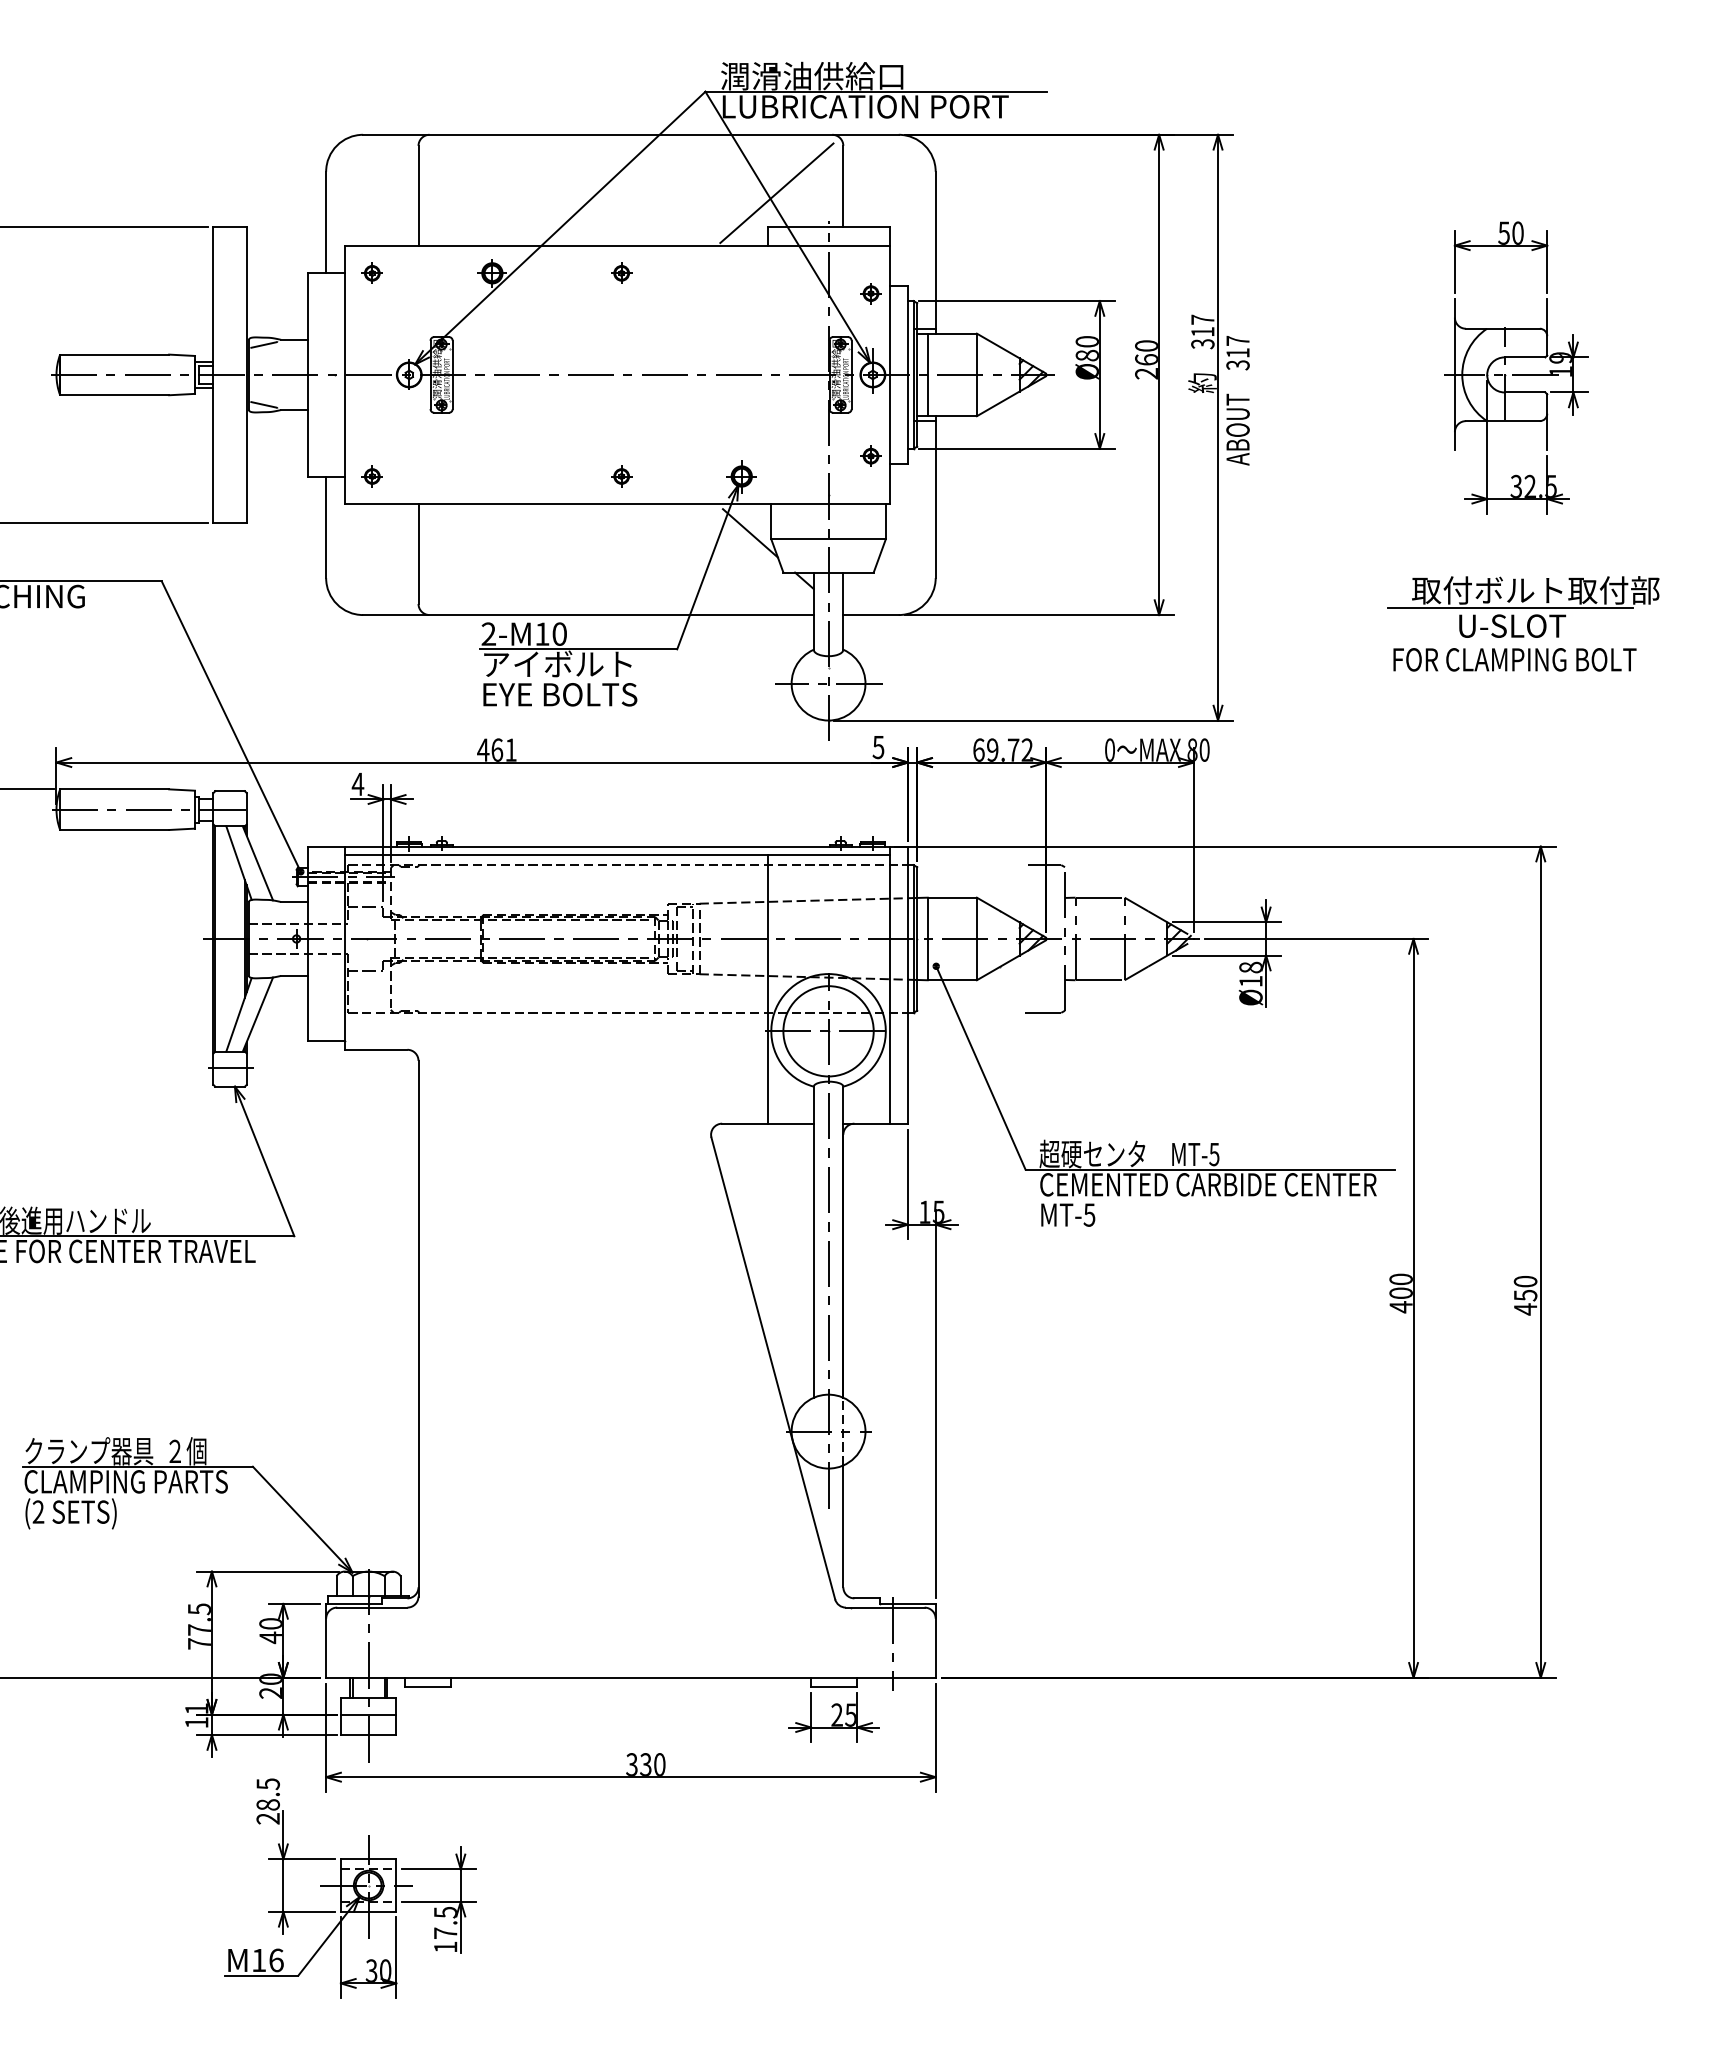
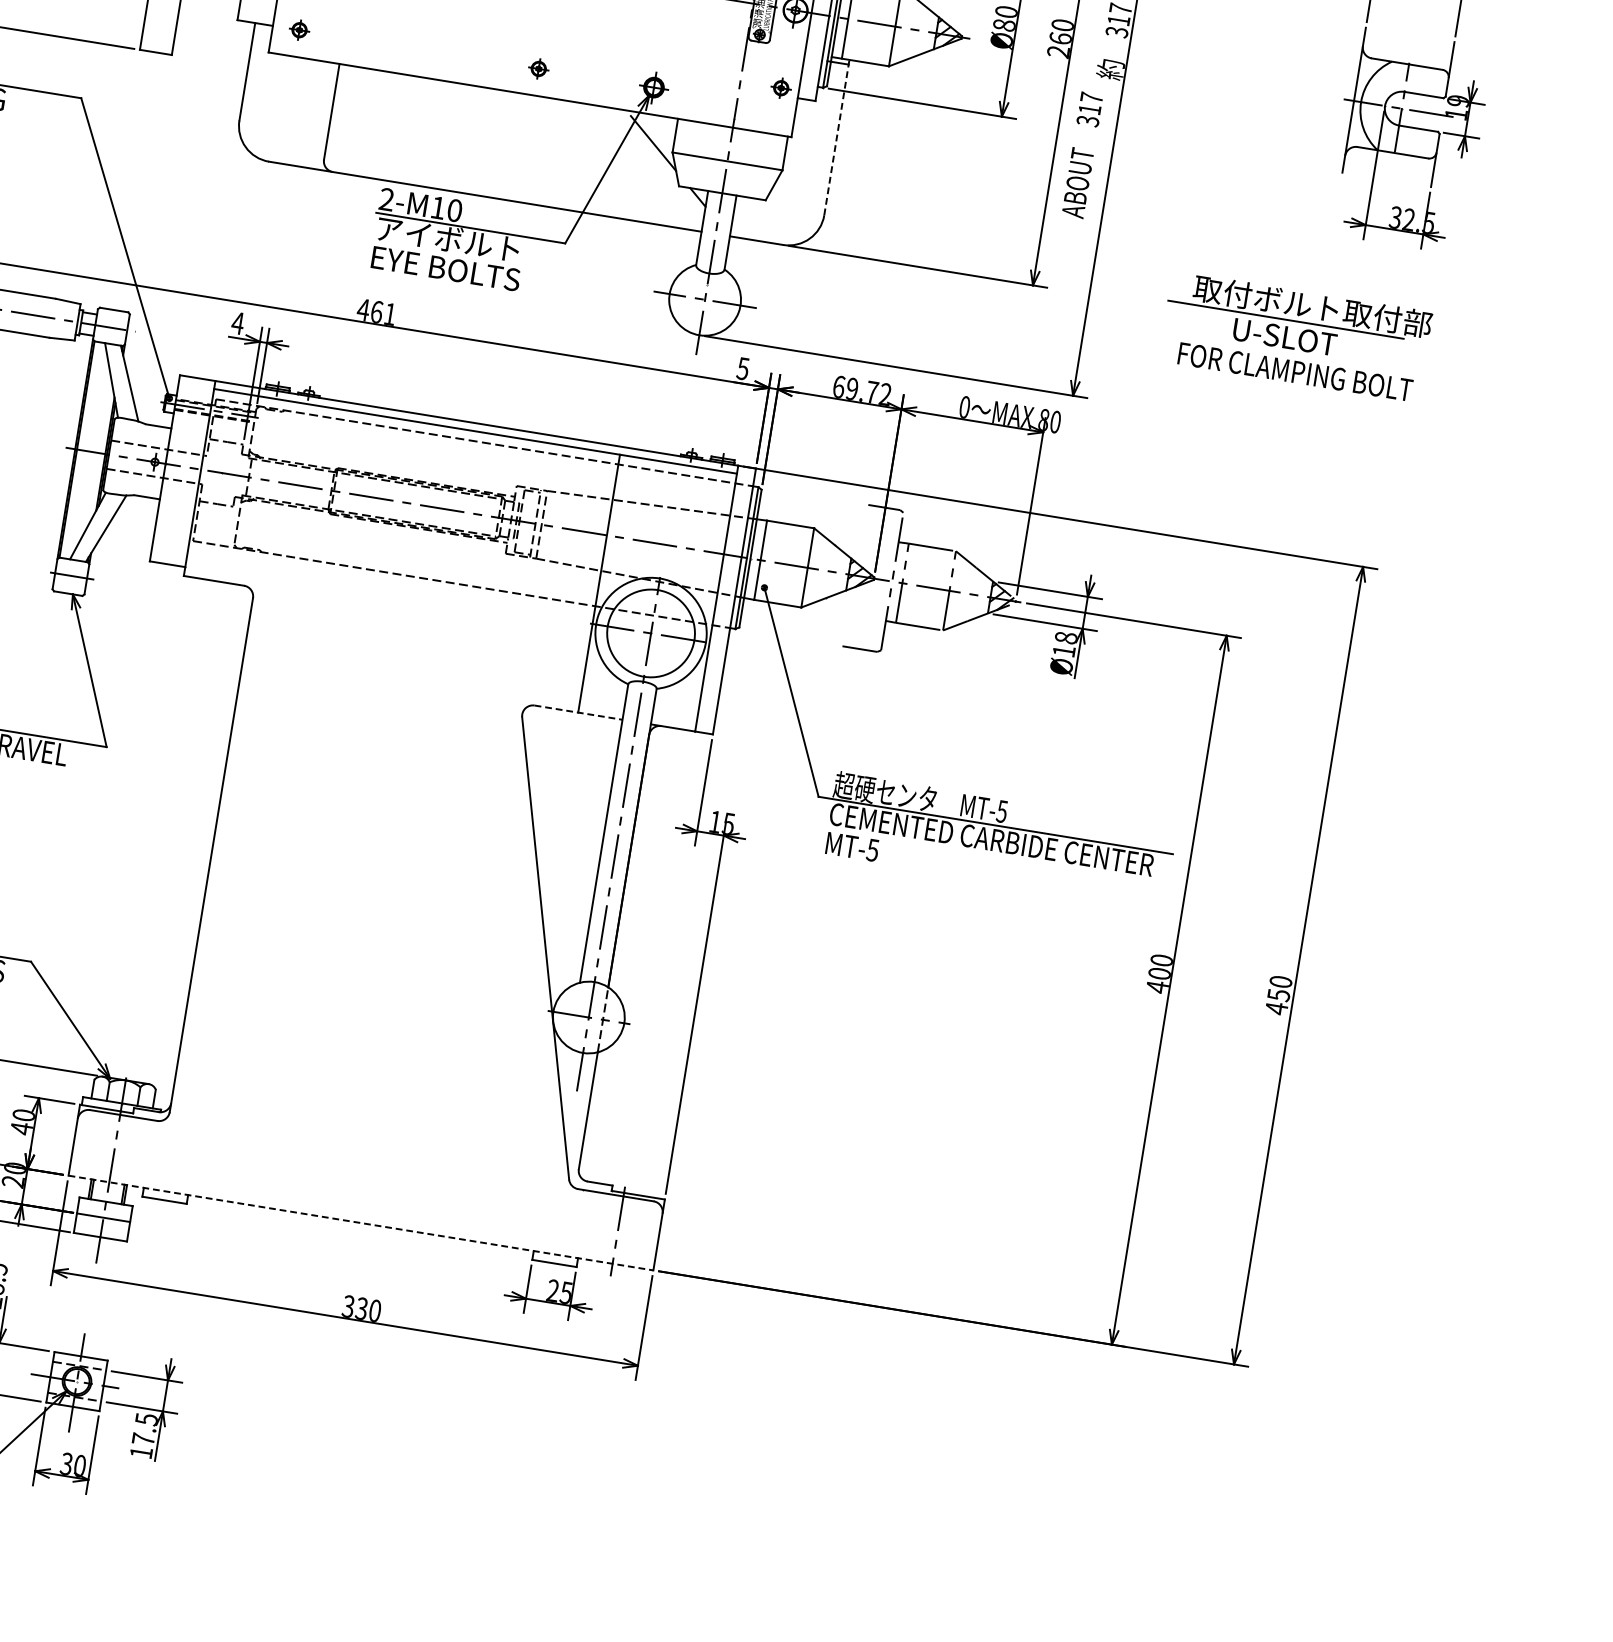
text: (1237, 400) -> (1082, 154), moved
line: (935, 497) -> (836, 137), solid -> dashed
part: (1523, 606) -> (1298, 320), moved
text: (1514, 659) -> (1295, 371), moved
line: (767, 1123) -> (578, 712), solid -> dashed
line: (630, 1677) -> (360, 1222), solid -> dashed

